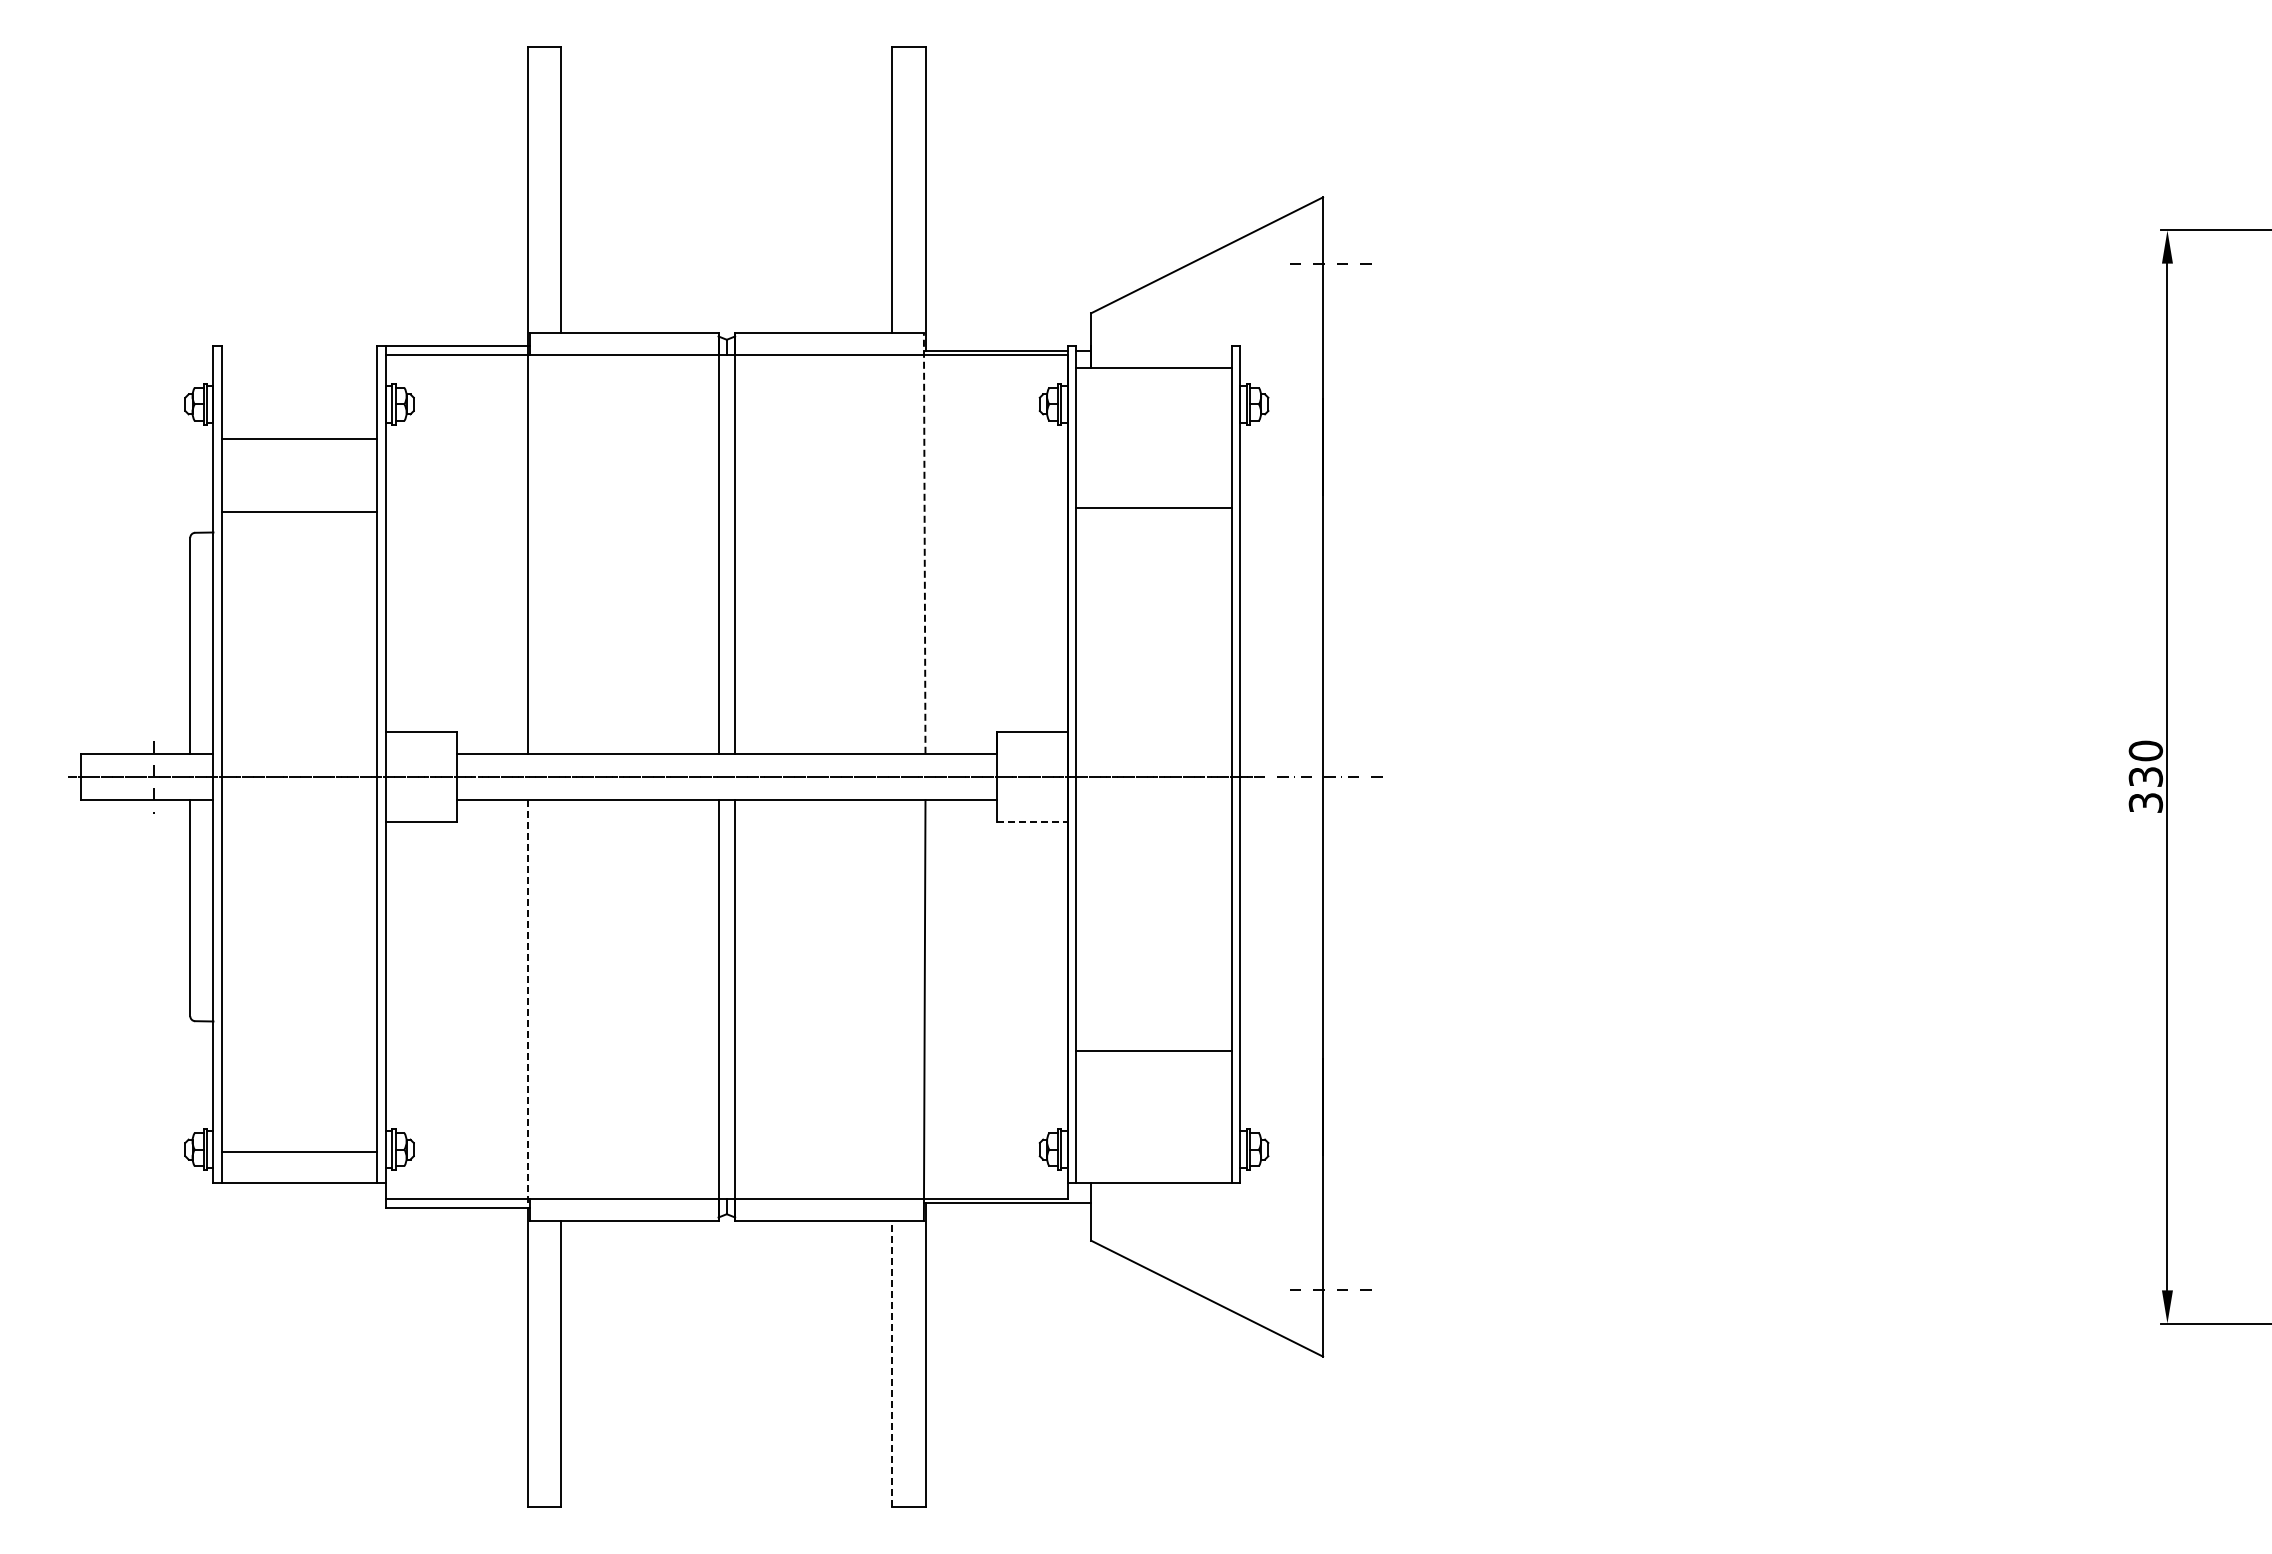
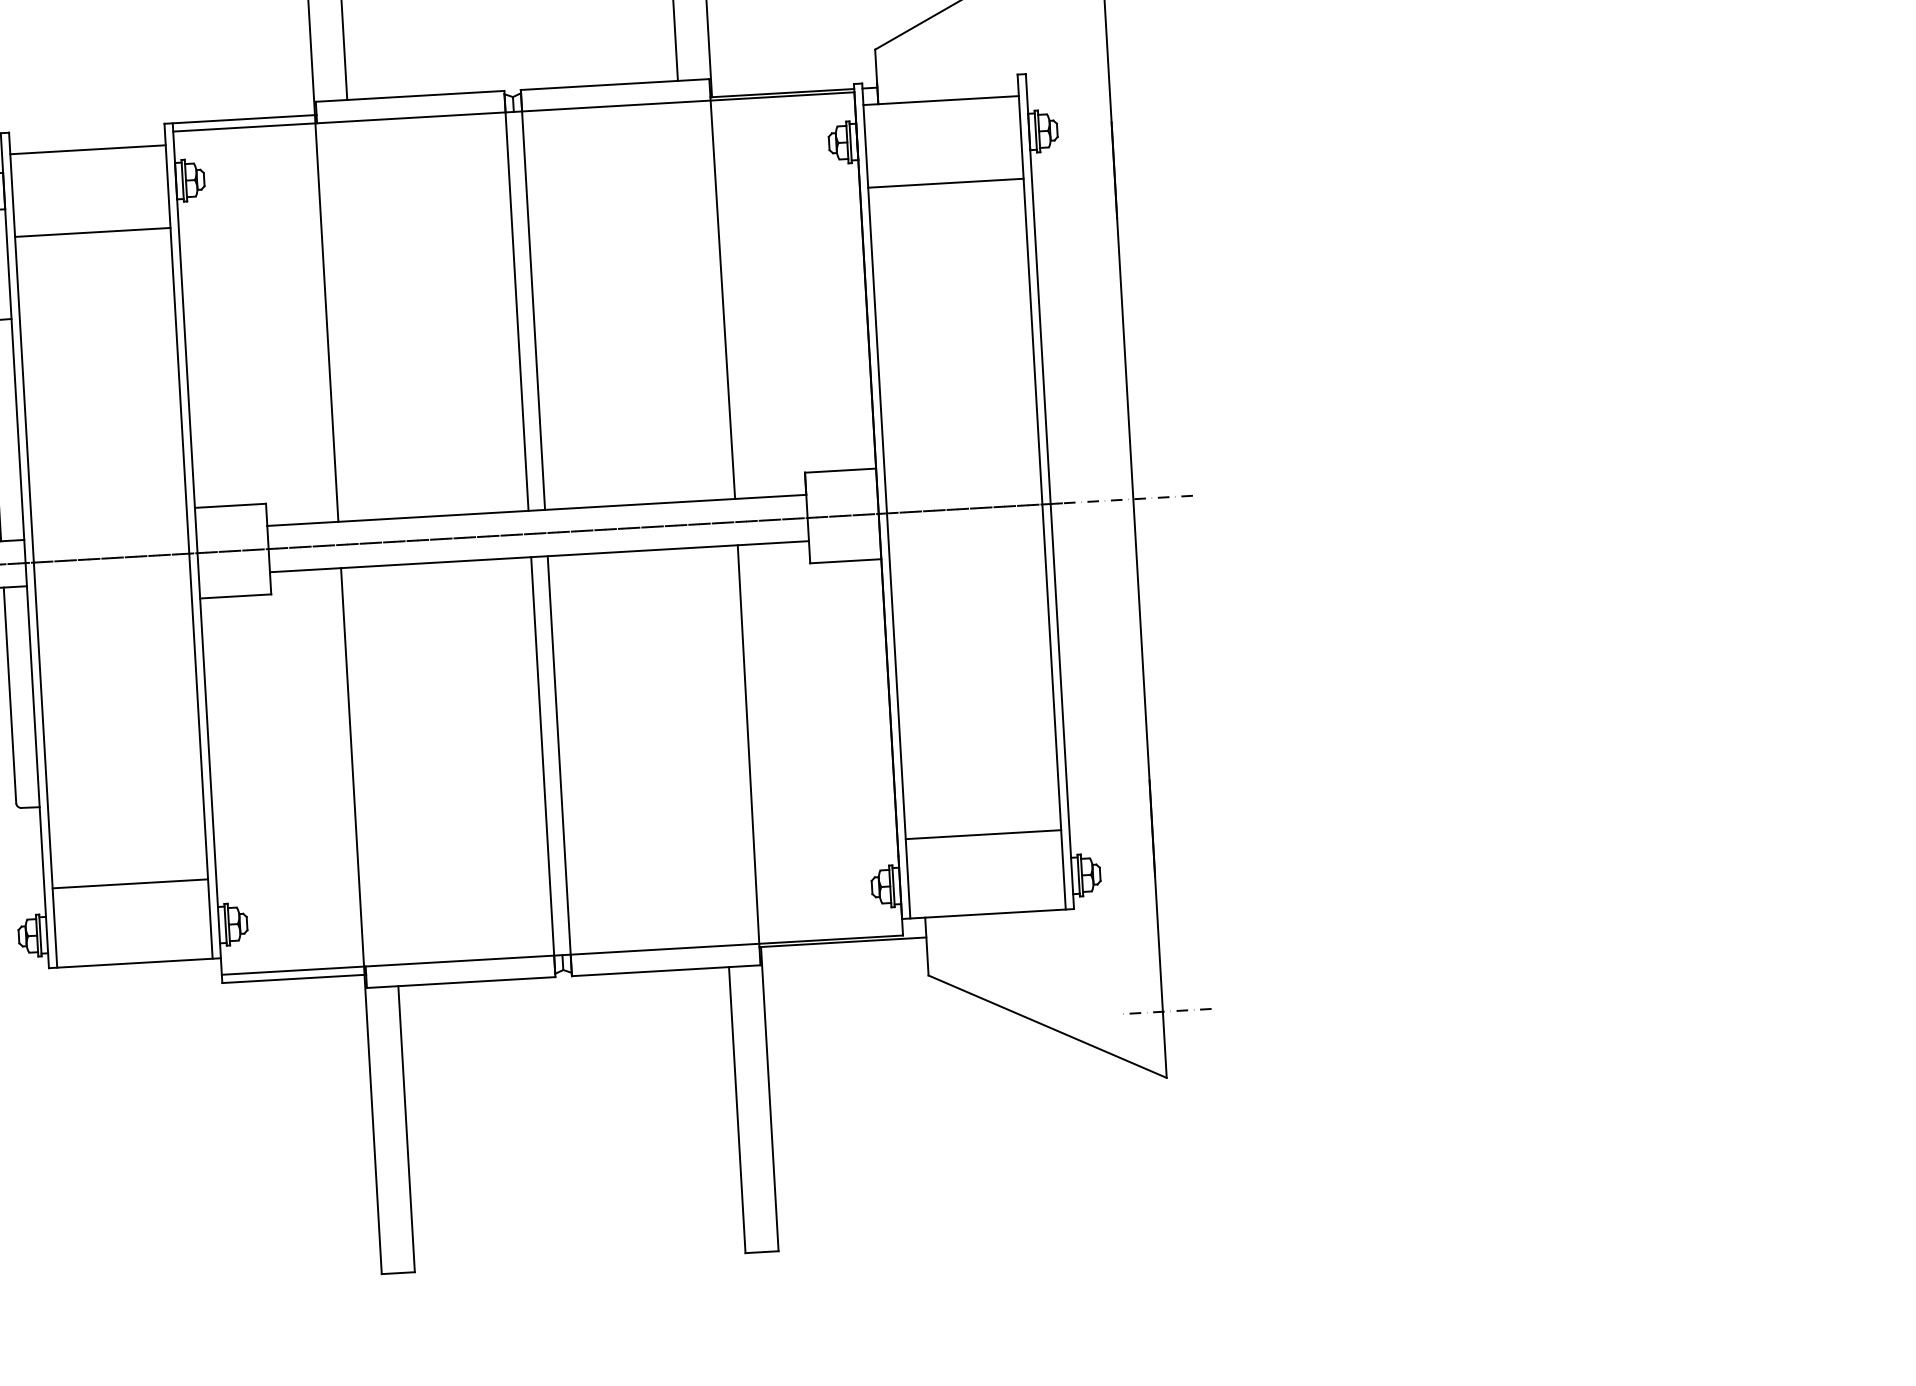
line: (299, 438) -> (87, 149), moved
line: (1153, 507) -> (945, 183), moved
line: (299, 511) -> (92, 232), moved
line: (924, 542) -> (721, 288), dashed -> solid
line: (1032, 822) -> (845, 561), dashed -> solid
line: (528, 1003) -> (353, 771), dashed -> solid
line: (1153, 1051) -> (982, 834), moved
line: (299, 1152) -> (130, 884), moved
line: (892, 1363) -> (737, 1109), dashed -> solid

